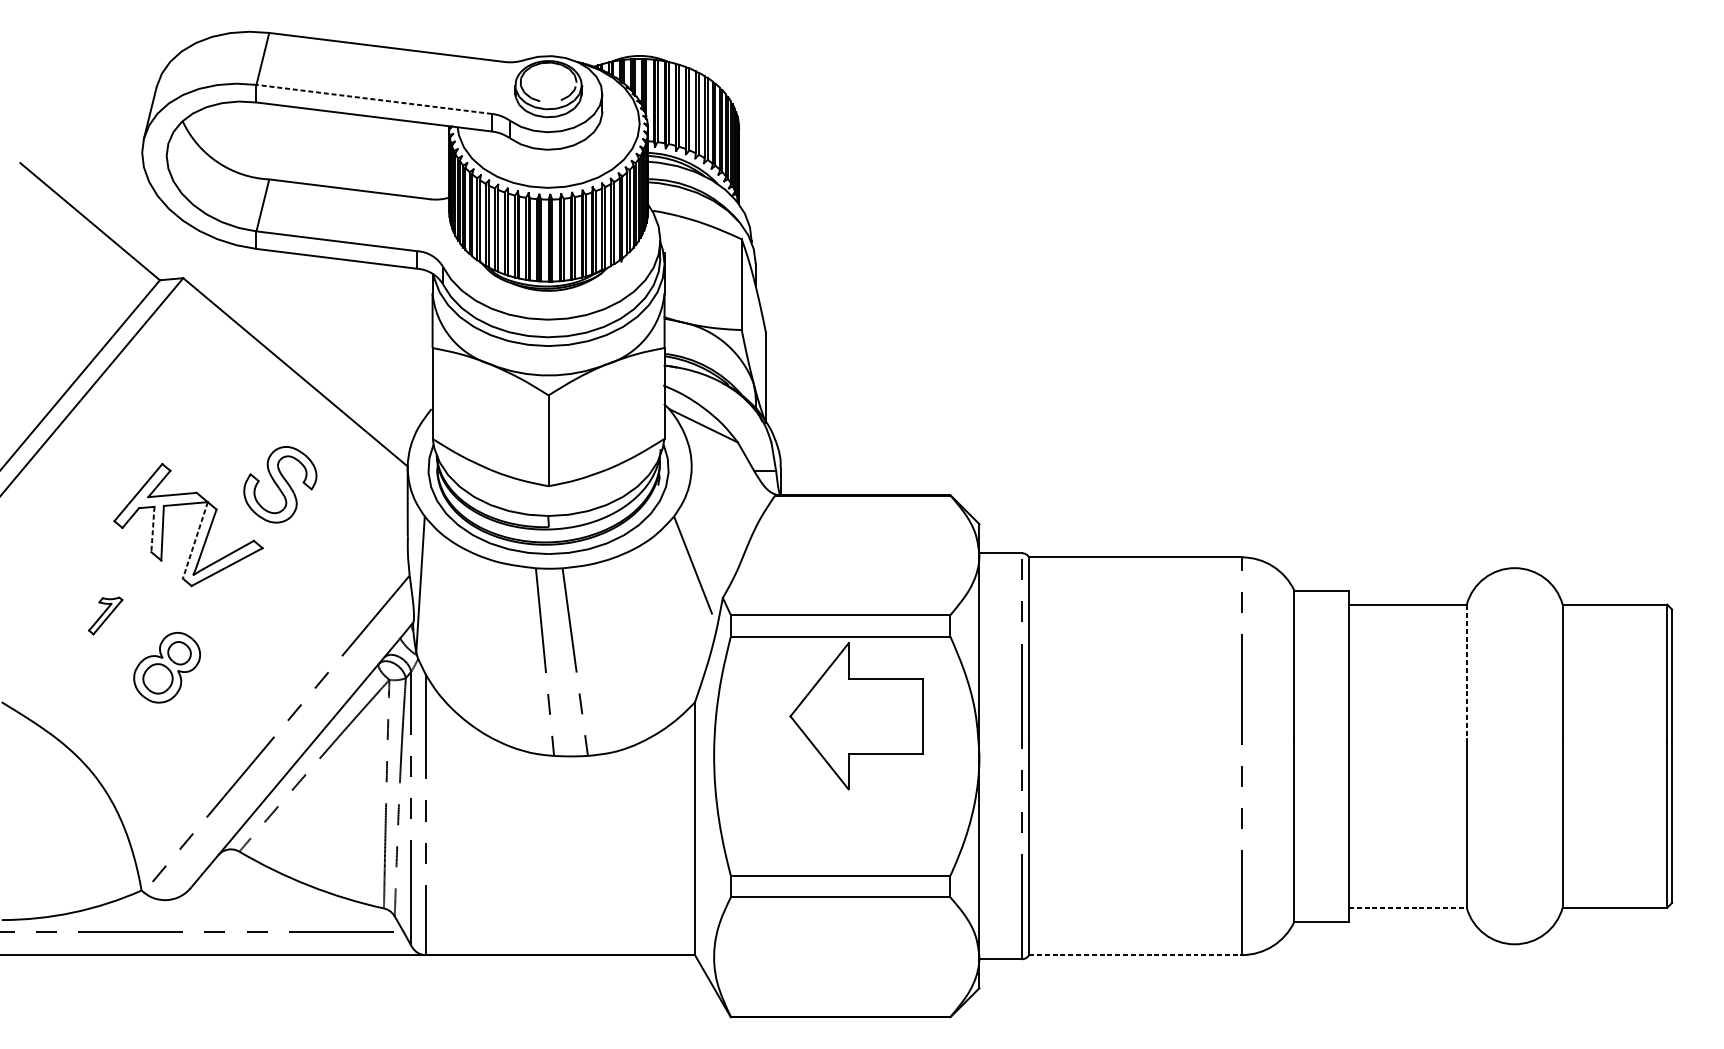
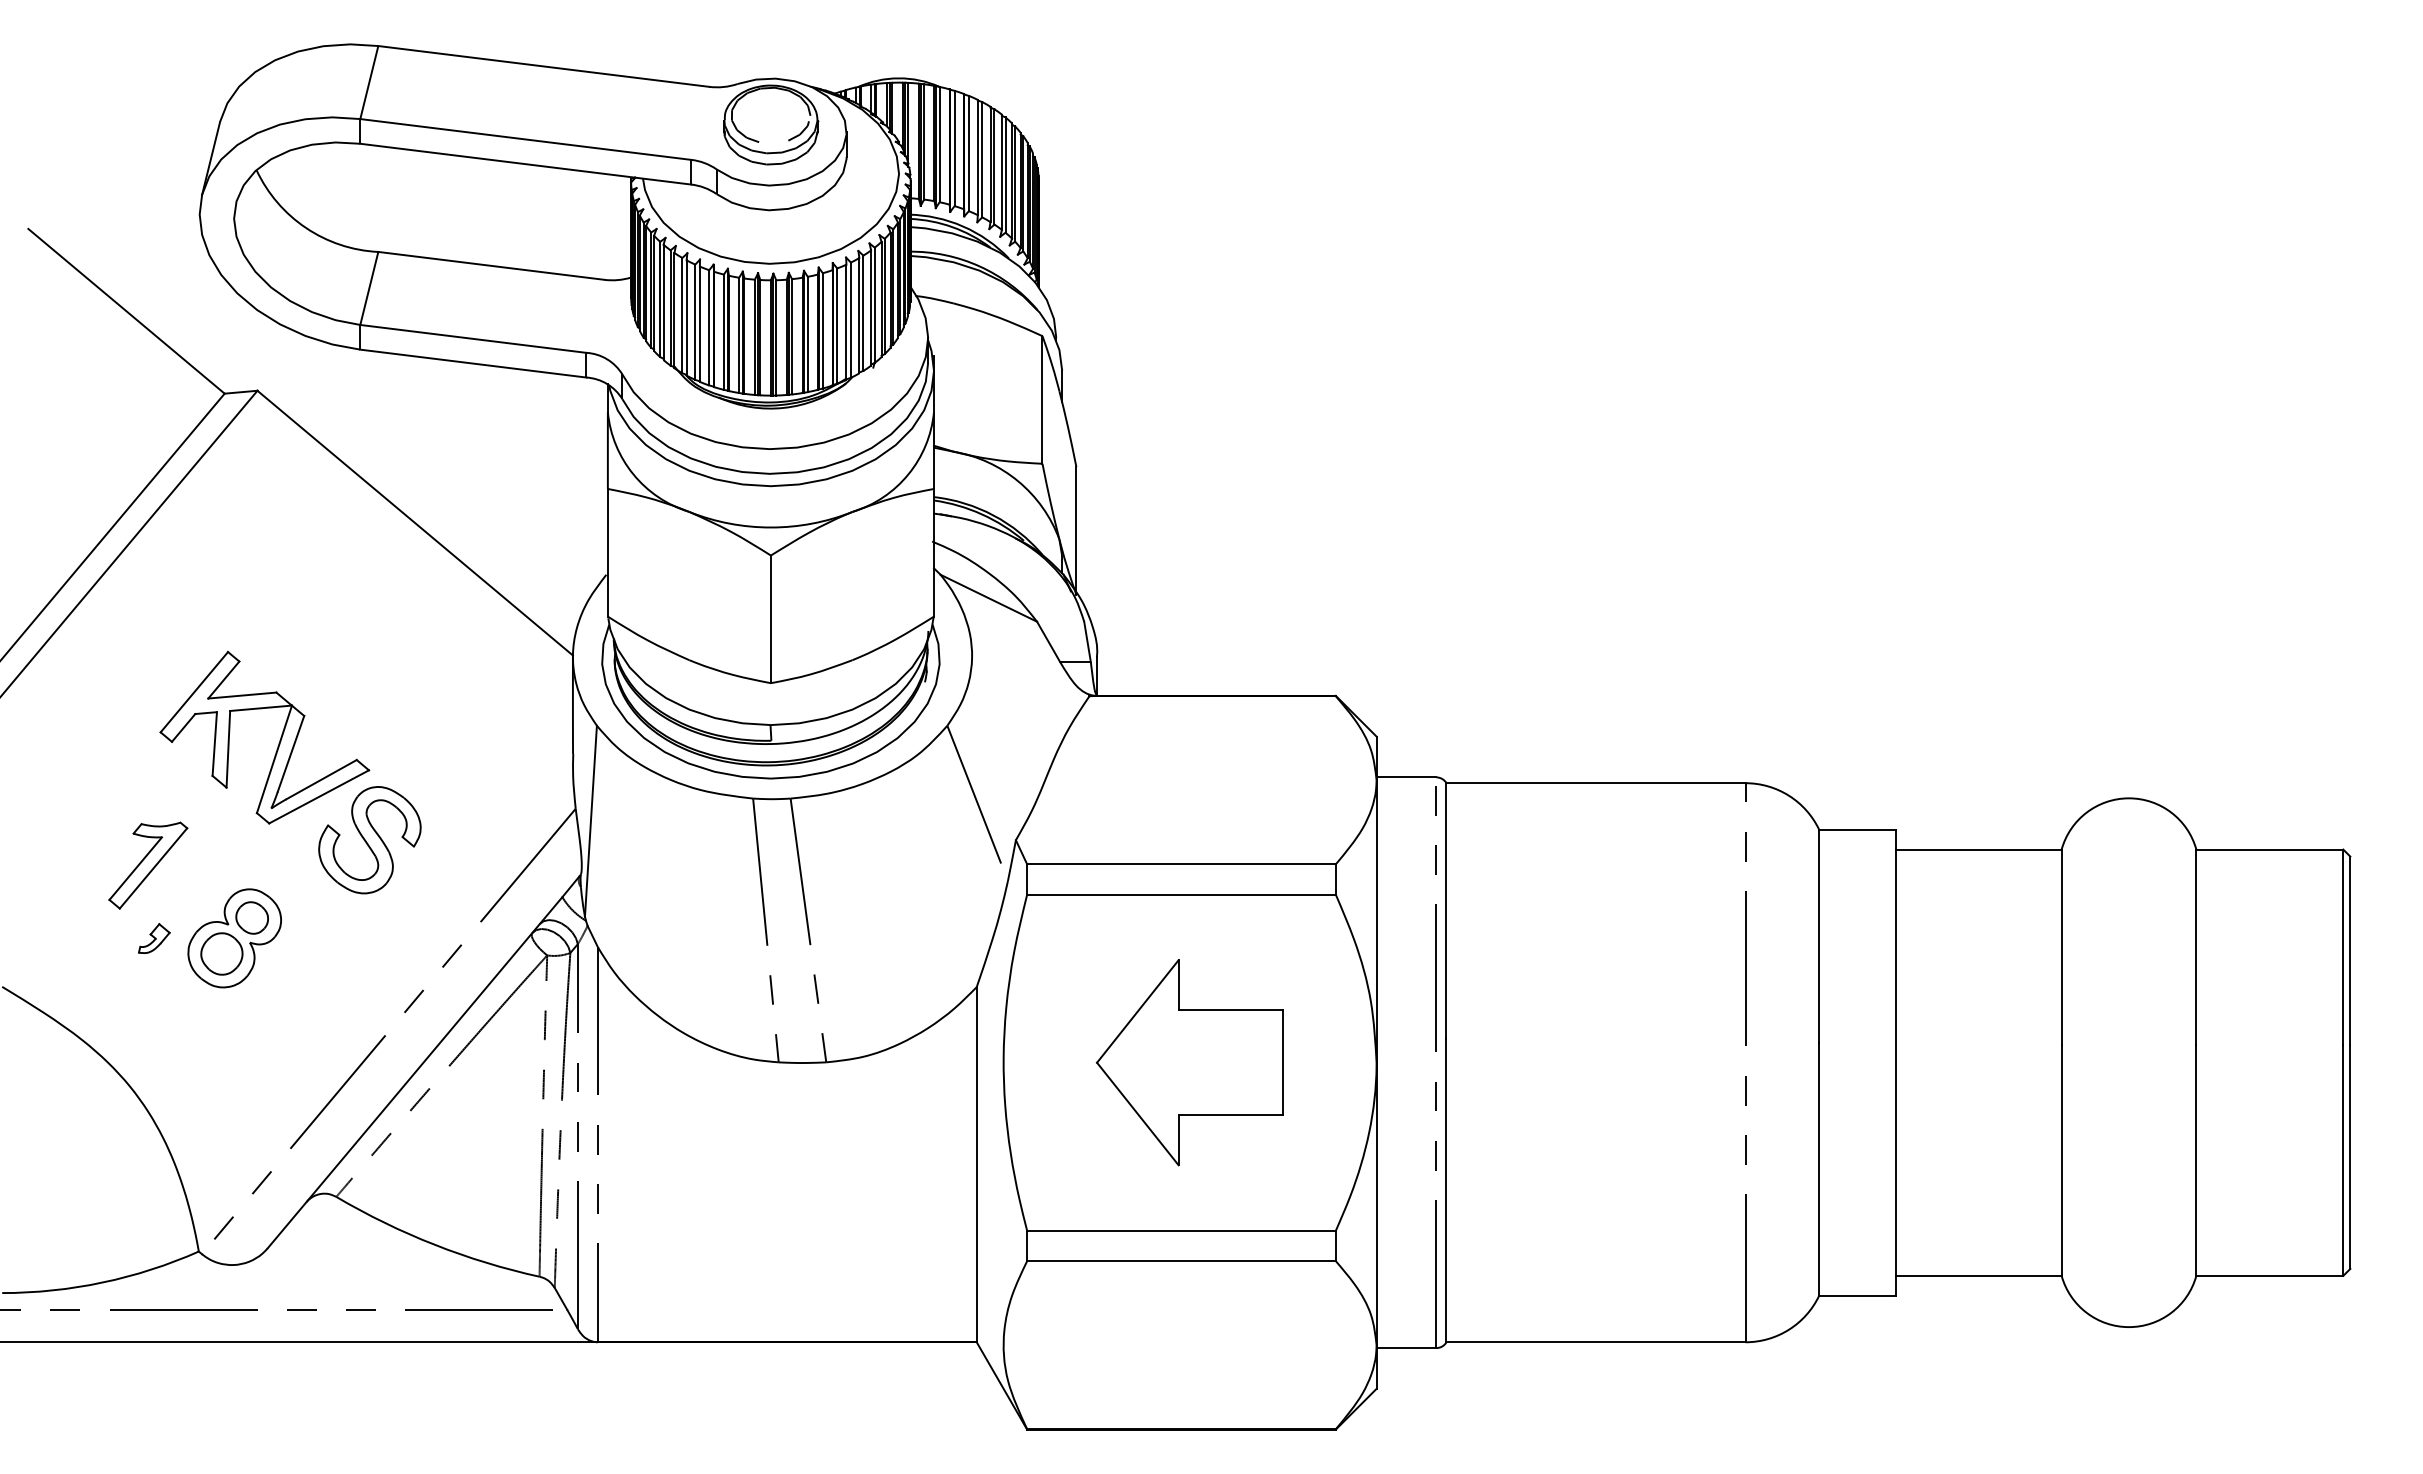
line: (373, 99) -> (525, 139), dashed -> solid
part: (280, 485) -> (369, 840), moved
line: (152, 529) -> (214, 744), dashed -> solid
line: (195, 540) -> (274, 759), dashed -> solid
part: (105, 615) -> (148, 865), size x1.67
part: (110, 667) -> (154, 938), added
line: (1466, 674) -> (2061, 947), dashed -> solid
part: (856, 716) -> (1189, 1062), moved
line: (1407, 907) -> (1978, 1275), dashed -> solid
line: (1135, 955) -> (1596, 1342), dashed -> solid

